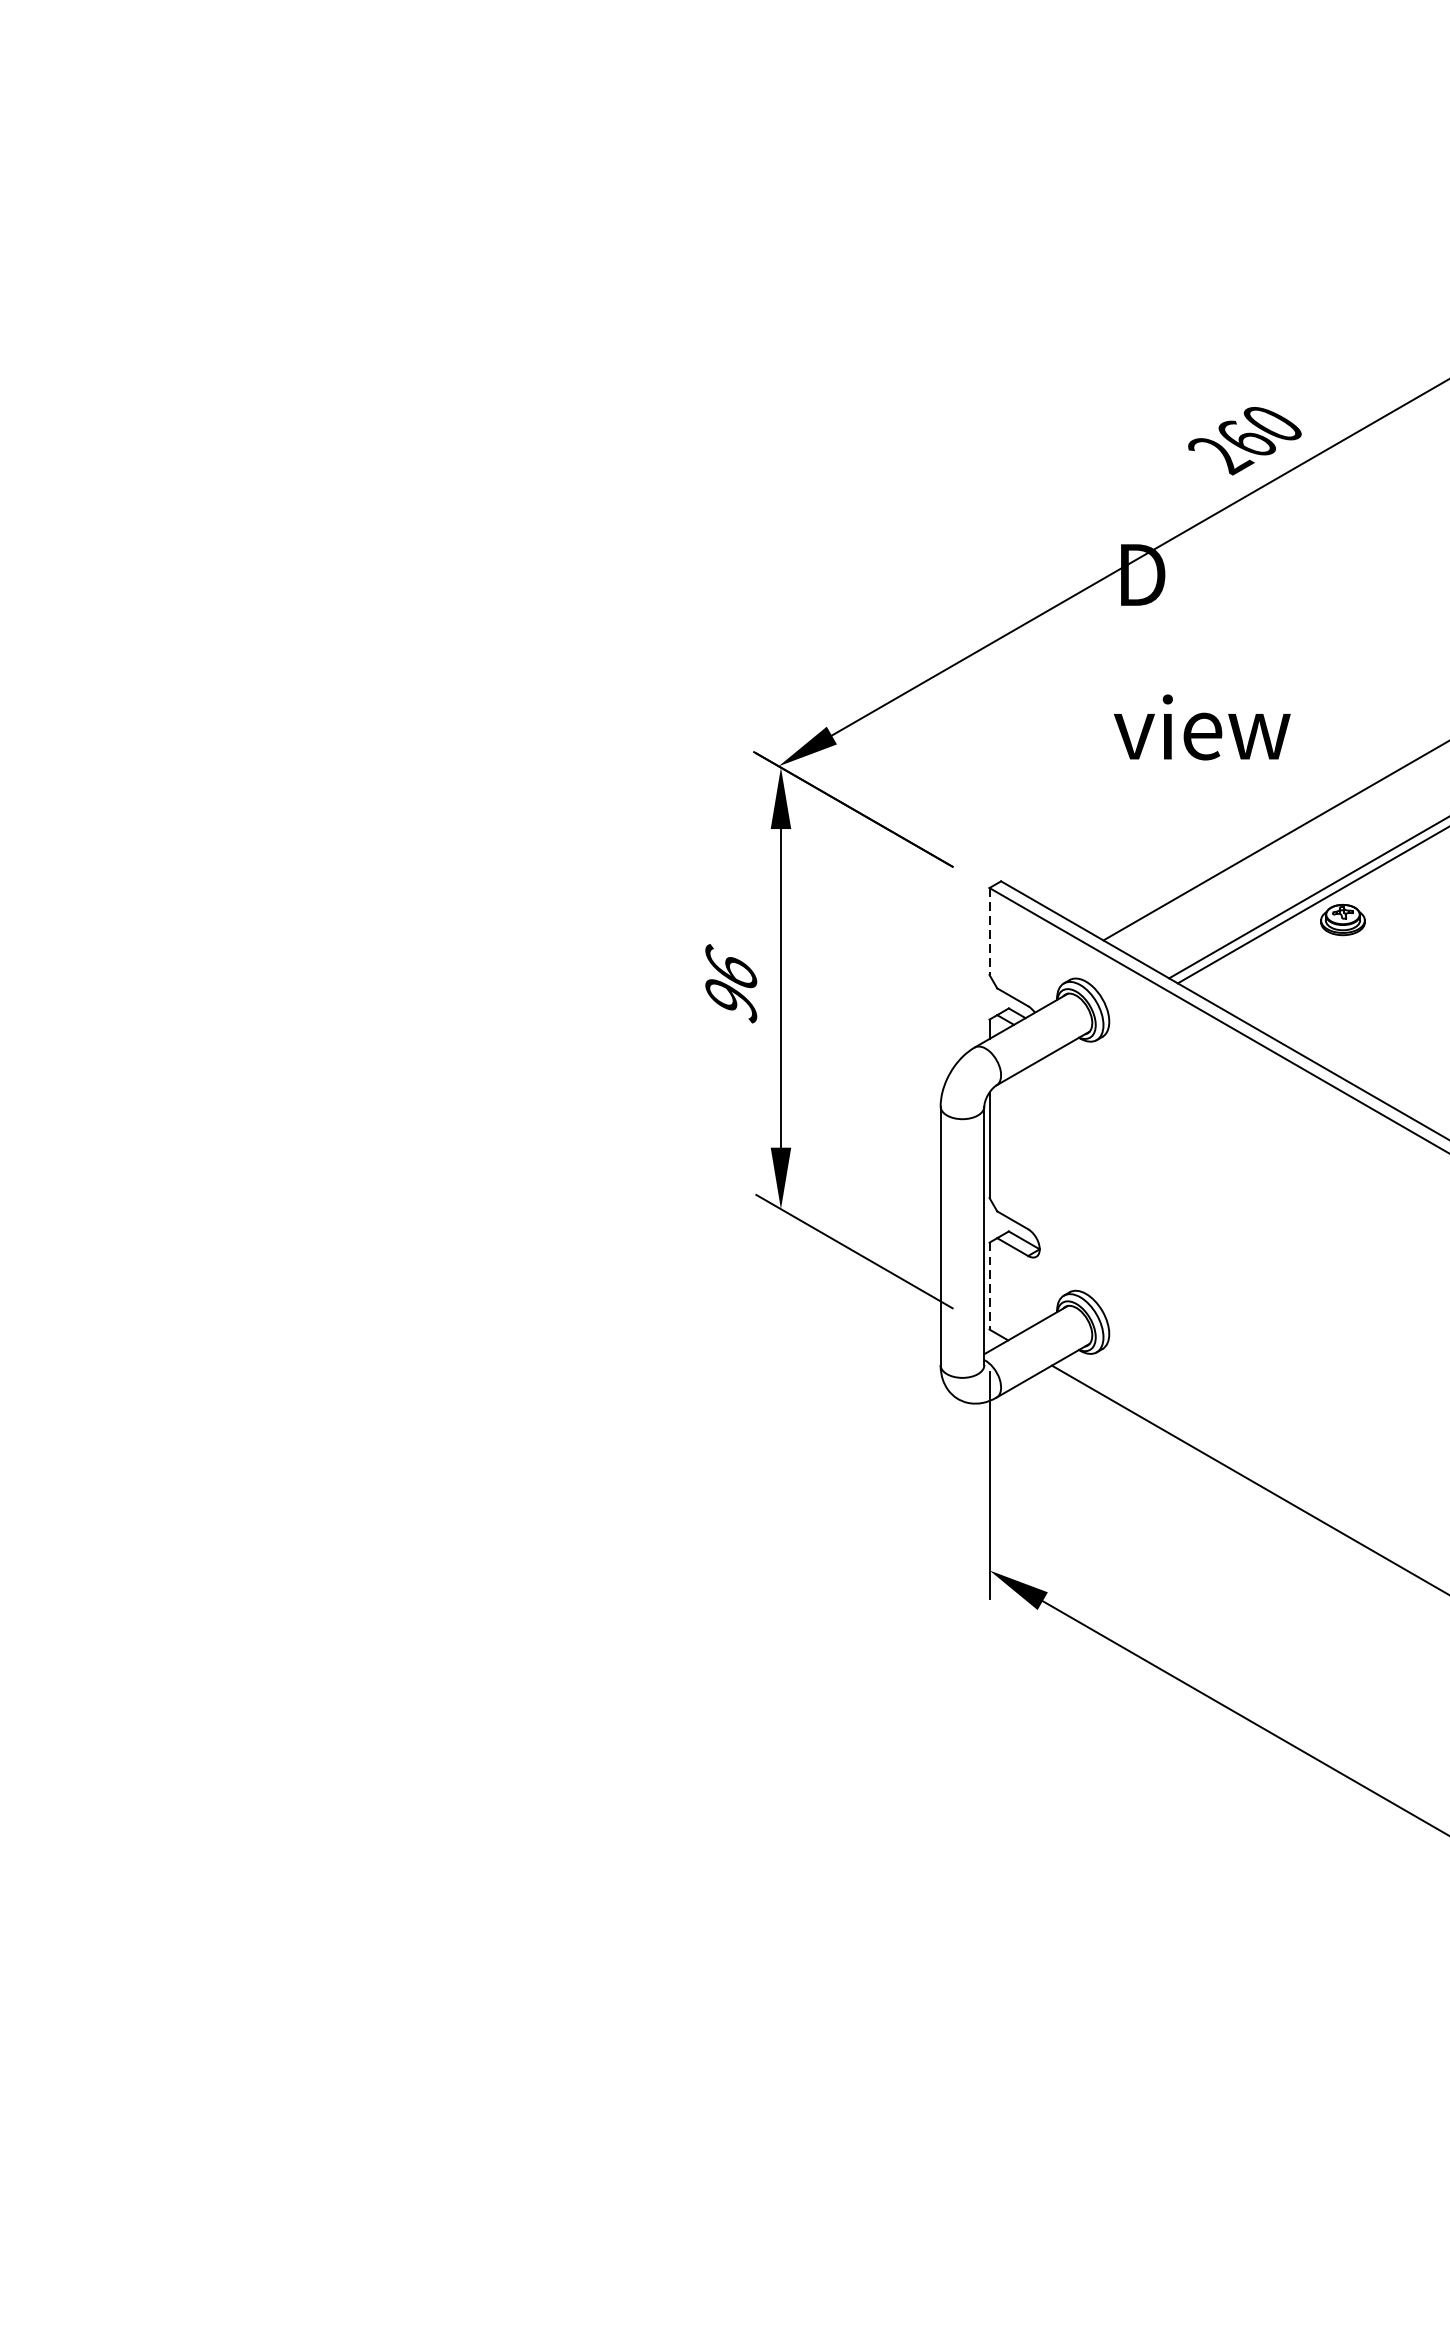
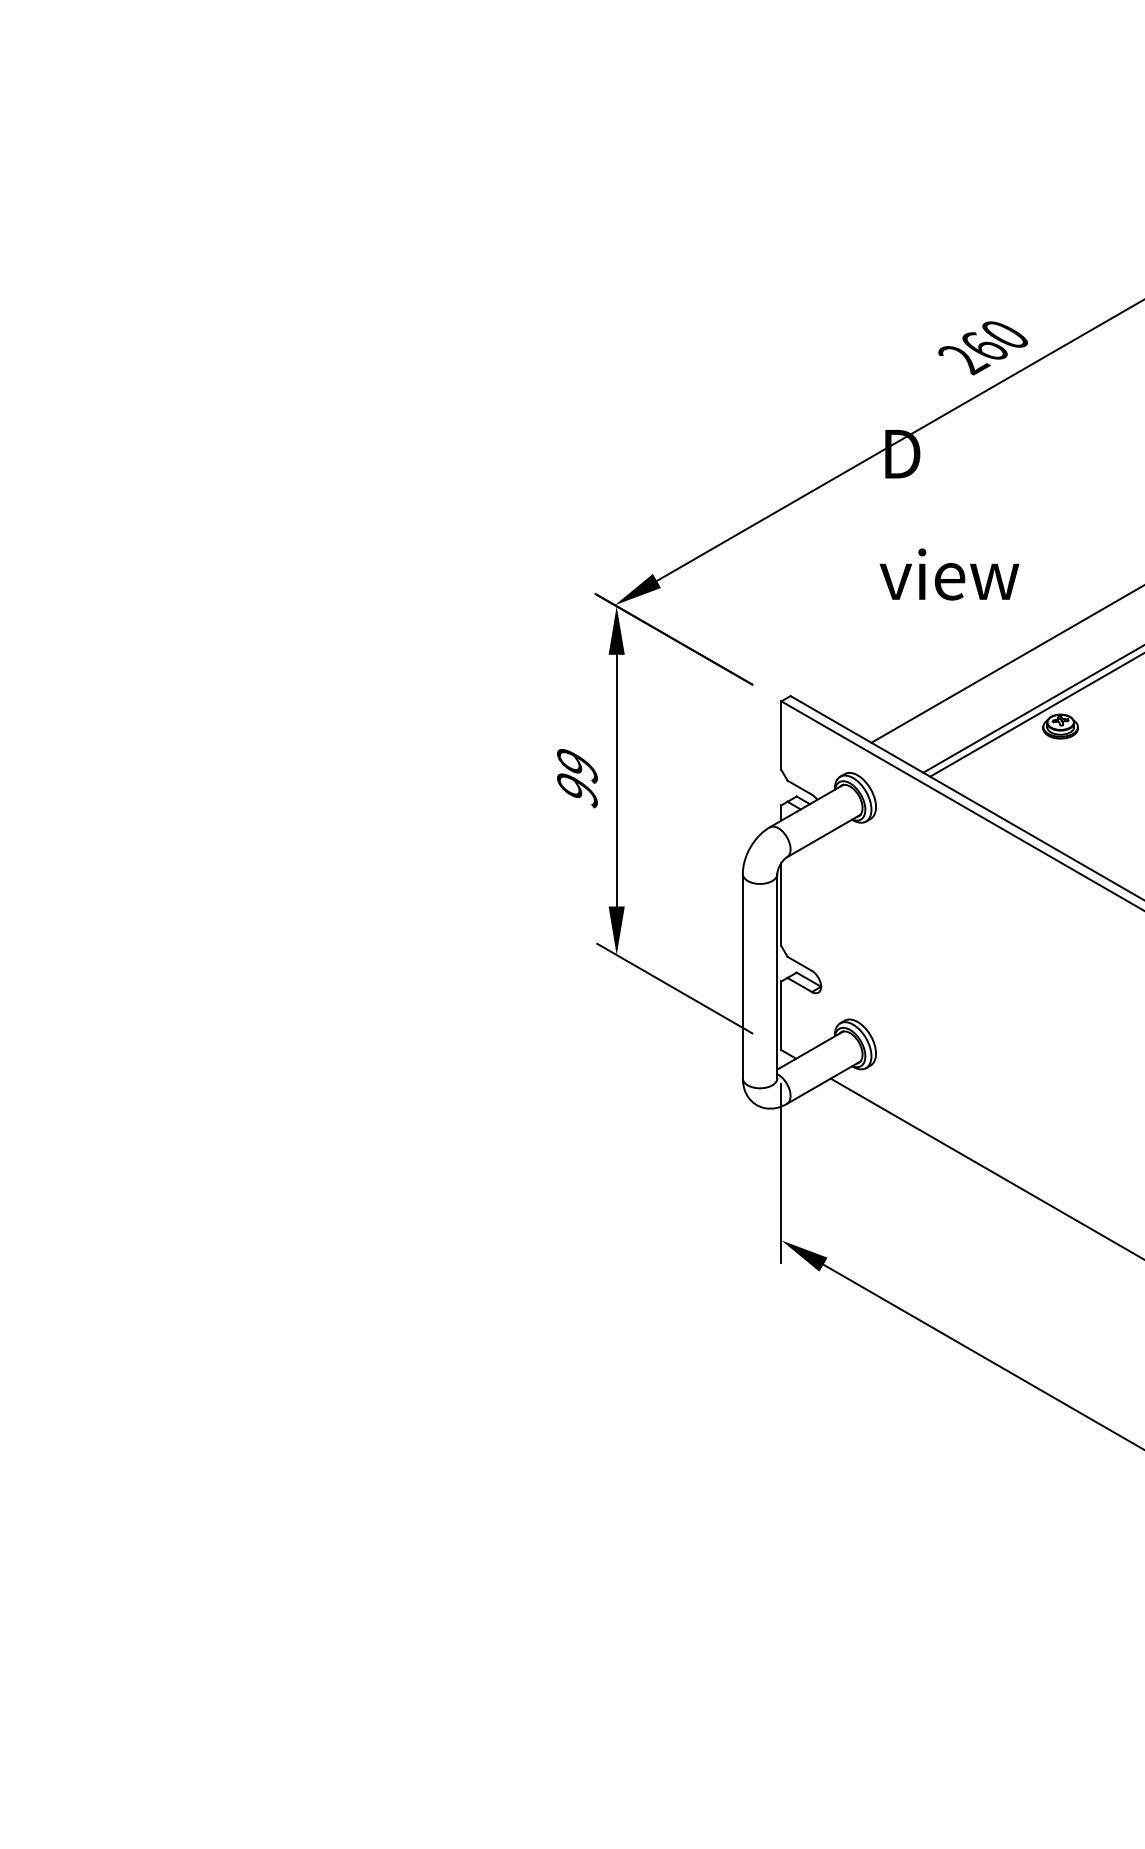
line: (989, 932) -> (781, 736), dashed -> solid
text: (731, 967) -> (577, 764), 96 -> 99
line: (989, 1286) -> (781, 1016), dashed -> solid

